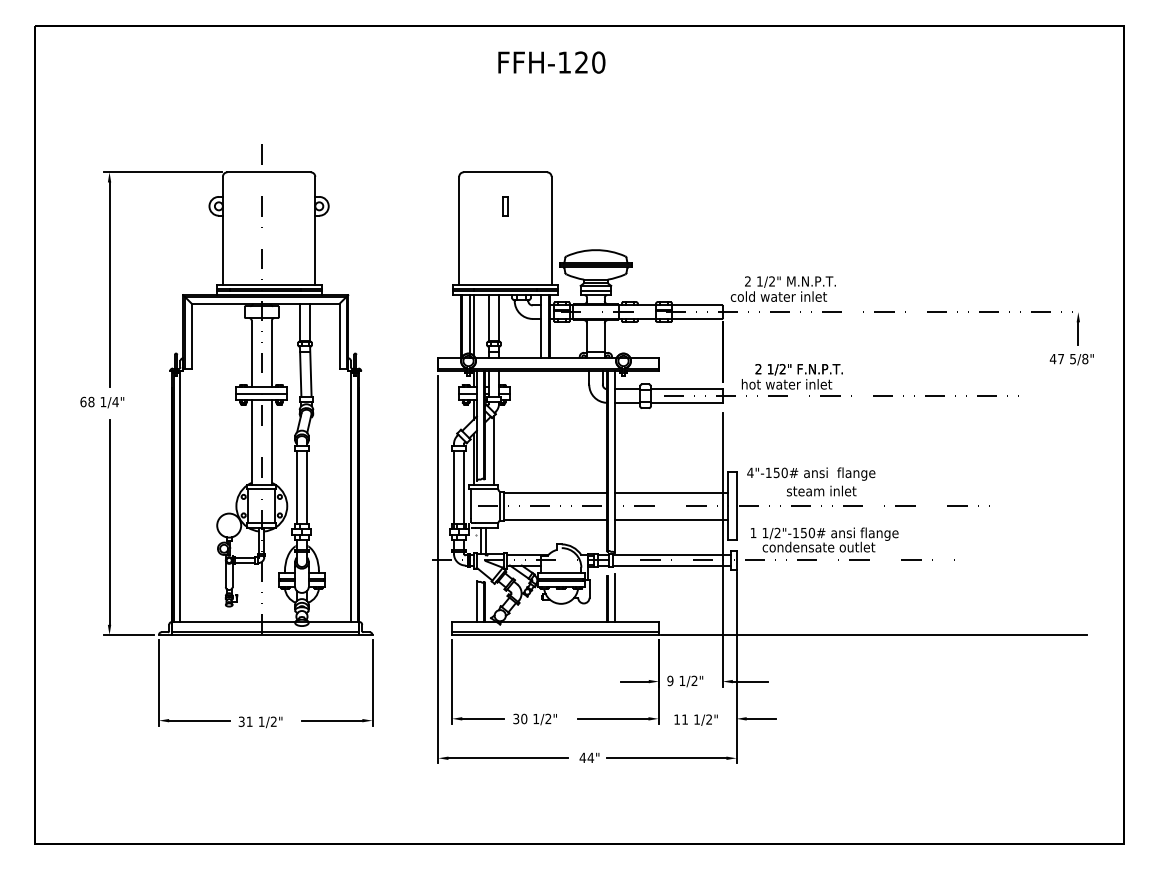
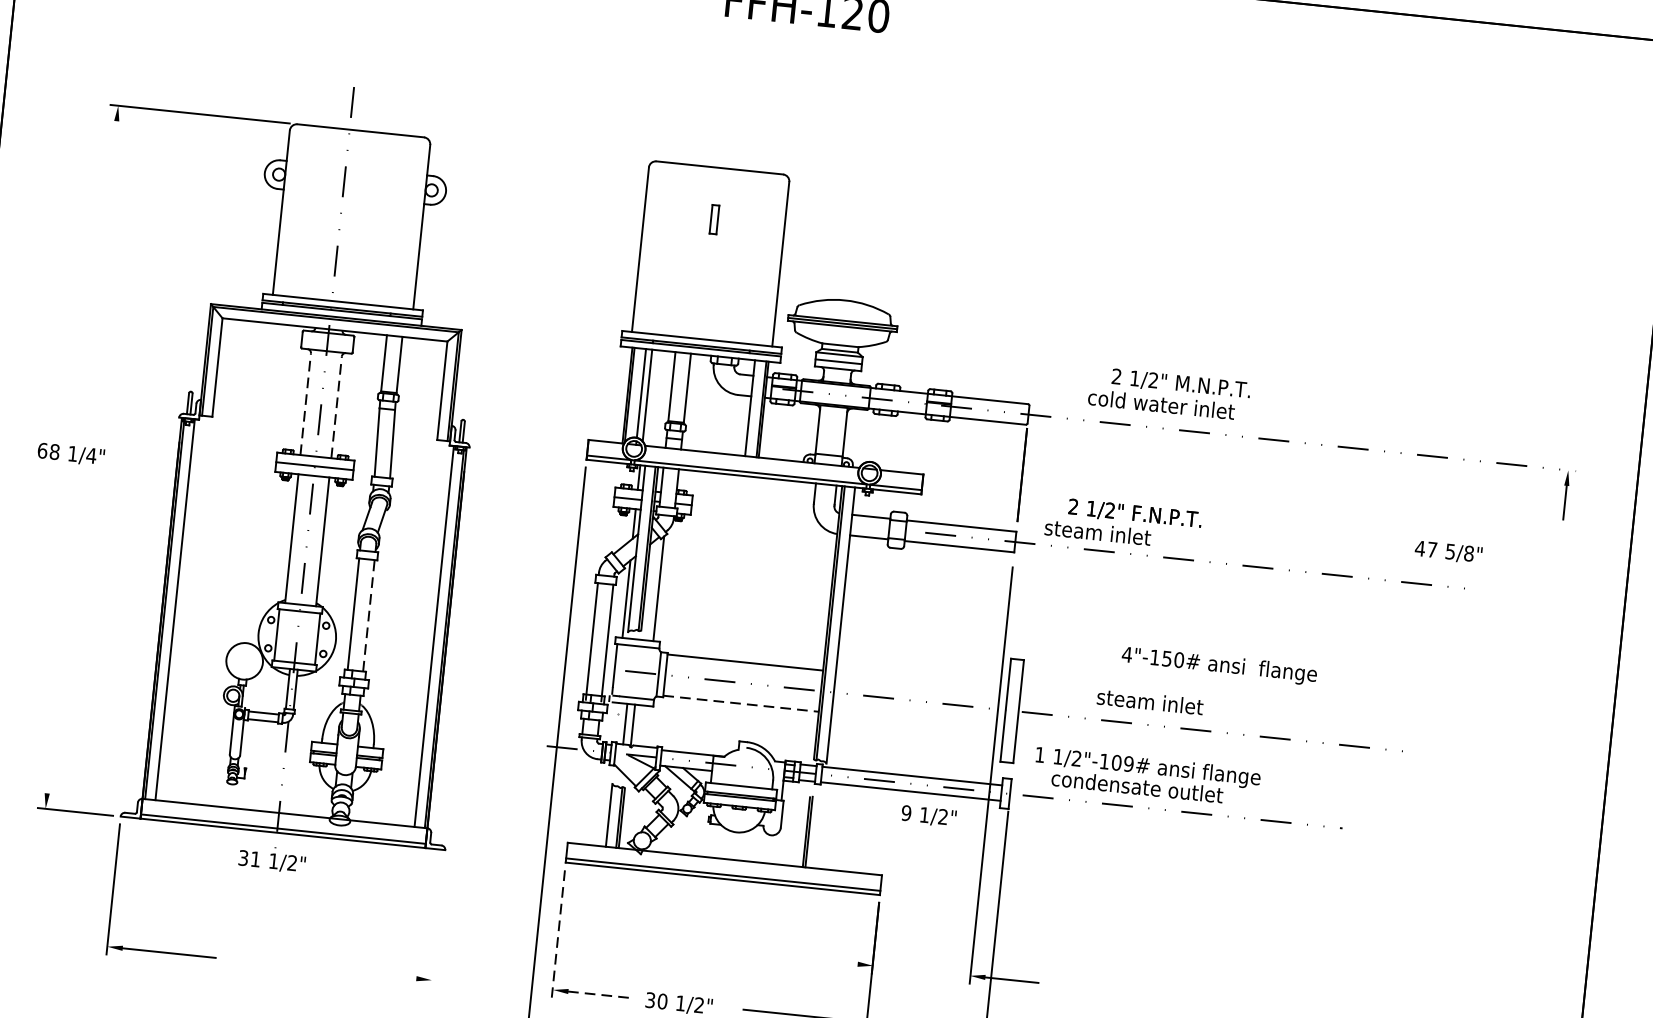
line: (109, 284) -> (100, 276), removed
text: (782, 288) -> (1168, 392), moved
line: (251, 353) -> (305, 403), solid -> dashed
line: (271, 353) -> (335, 406), solid -> dashed
text: (1071, 359) -> (1448, 552), moved
text: (786, 384) -> (1113, 534), hot water inlet -> steam inlet
text: (811, 473) -> (1219, 665), moved
line: (307, 487) -> (369, 615), solid -> dashed
line: (671, 492) -> (921, 680), removed
line: (555, 519) -> (741, 703), solid -> dashed
line: (671, 519) -> (917, 721), removed
line: (109, 521) -> (63, 636), removed
text: (807, 532) -> (1122, 762), 1/2"-150# -> 1/2"-109#
line: (615, 598) -> (820, 832), removed
line: (874, 635) -> (1207, 929), removed
line: (634, 681) -> (835, 961), removed
text: (685, 681) -> (929, 816), moved
line: (372, 682) -> (437, 922), removed
line: (451, 682) -> (557, 934), solid -> dashed
line: (483, 718) -> (600, 994), solid -> dashed
line: (332, 720) -> (371, 973), removed
text: (260, 722) -> (271, 862), moved

